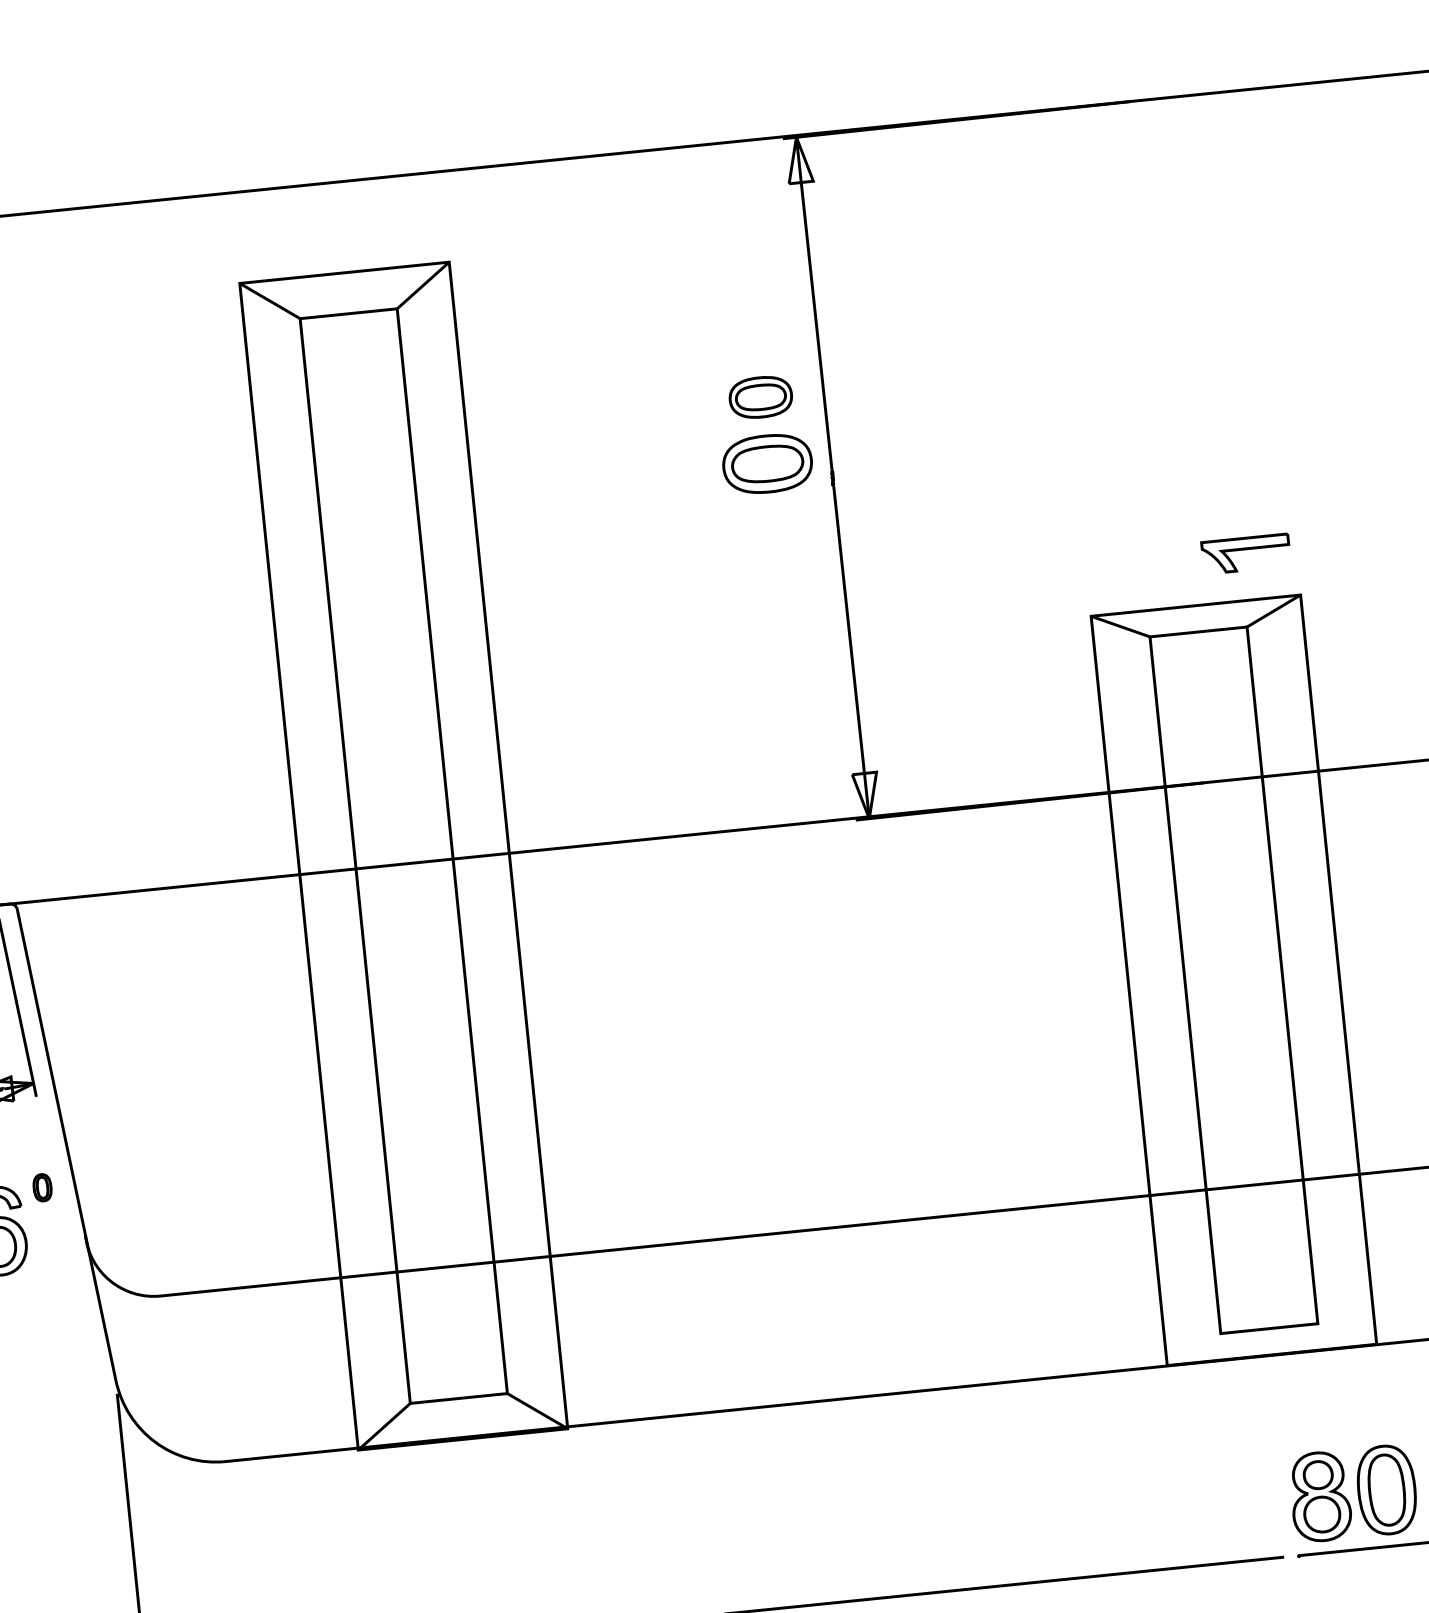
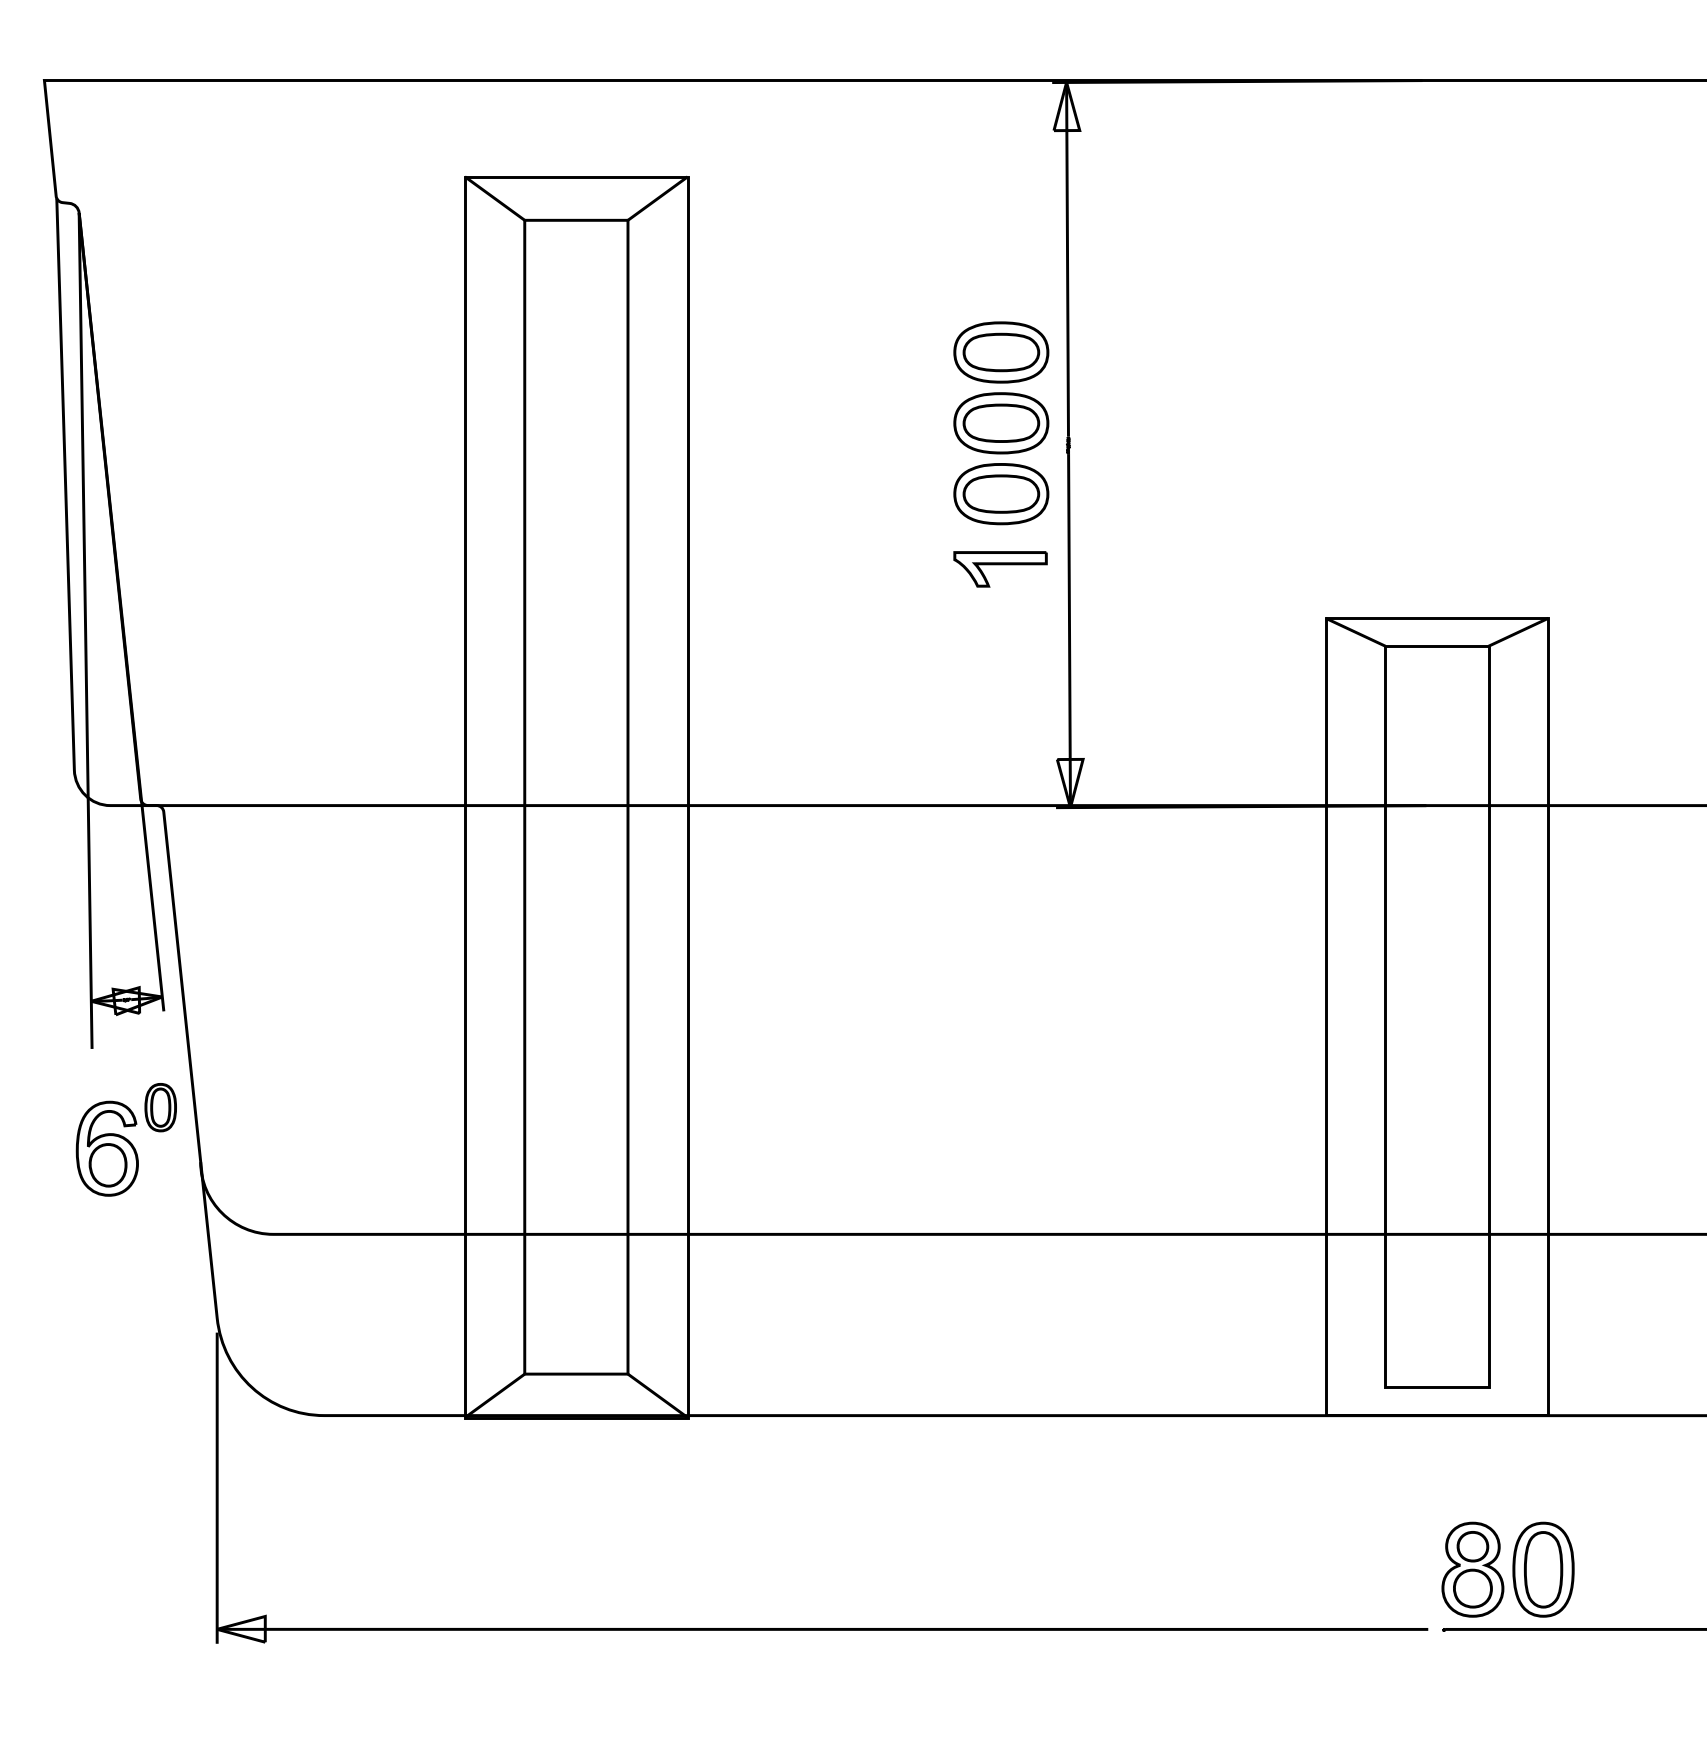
part: (760, 397) -> (1001, 352), size x1.43
part: (774, 530) -> (1001, 494), added
part: (1246, 554) -> (1000, 569), moved
part: (42, 1187) -> (160, 1107), size x1.67

